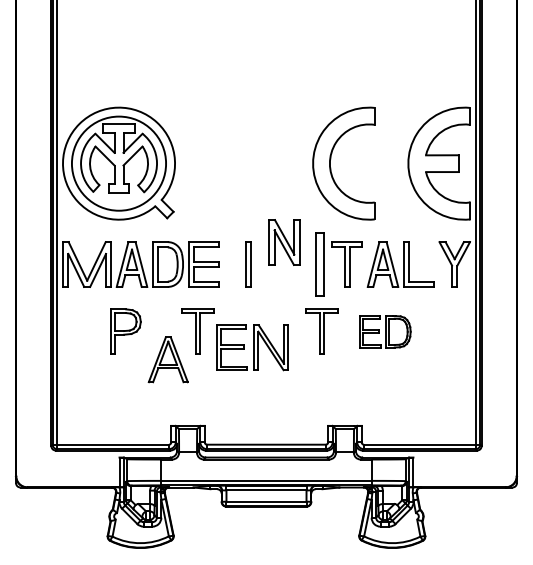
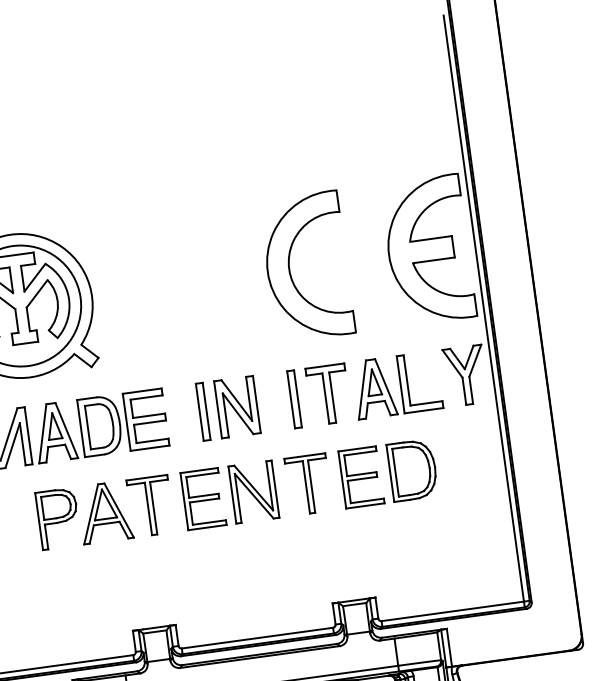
part: (284, 242) -> (237, 407), moved
part: (320, 264) -> (294, 399), size x0.71
part: (385, 331) -> (389, 473), size x1.43
part: (252, 347) -> (230, 495), moved
part: (167, 359) -> (104, 512), moved

